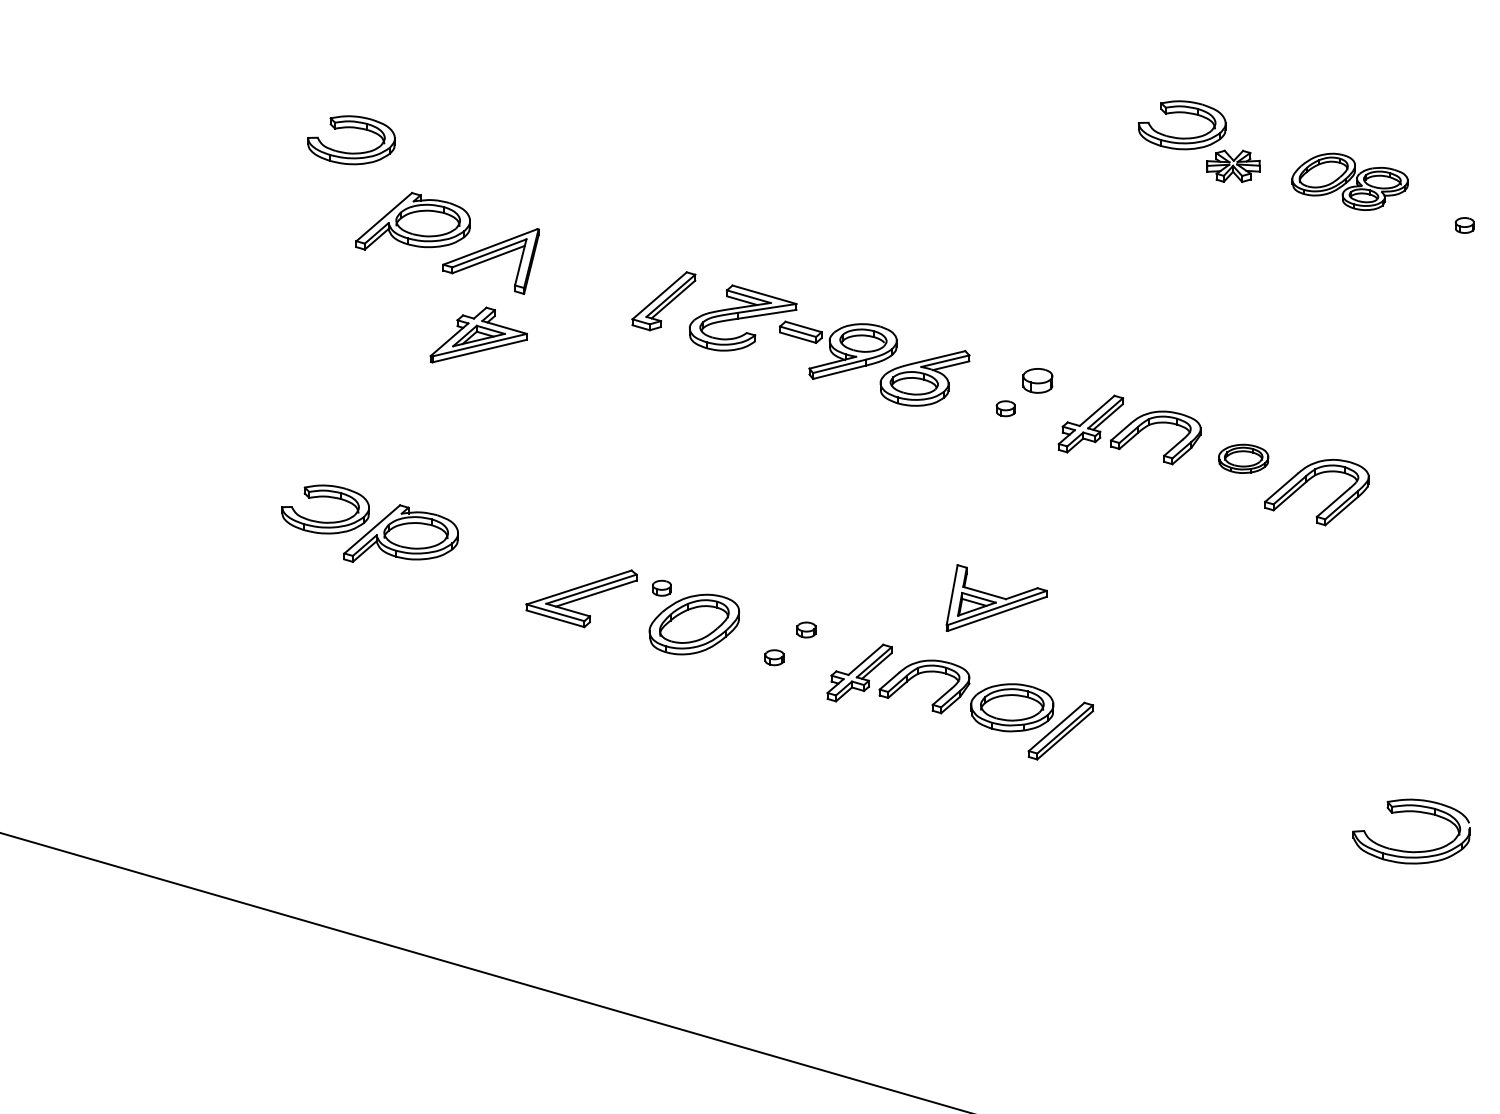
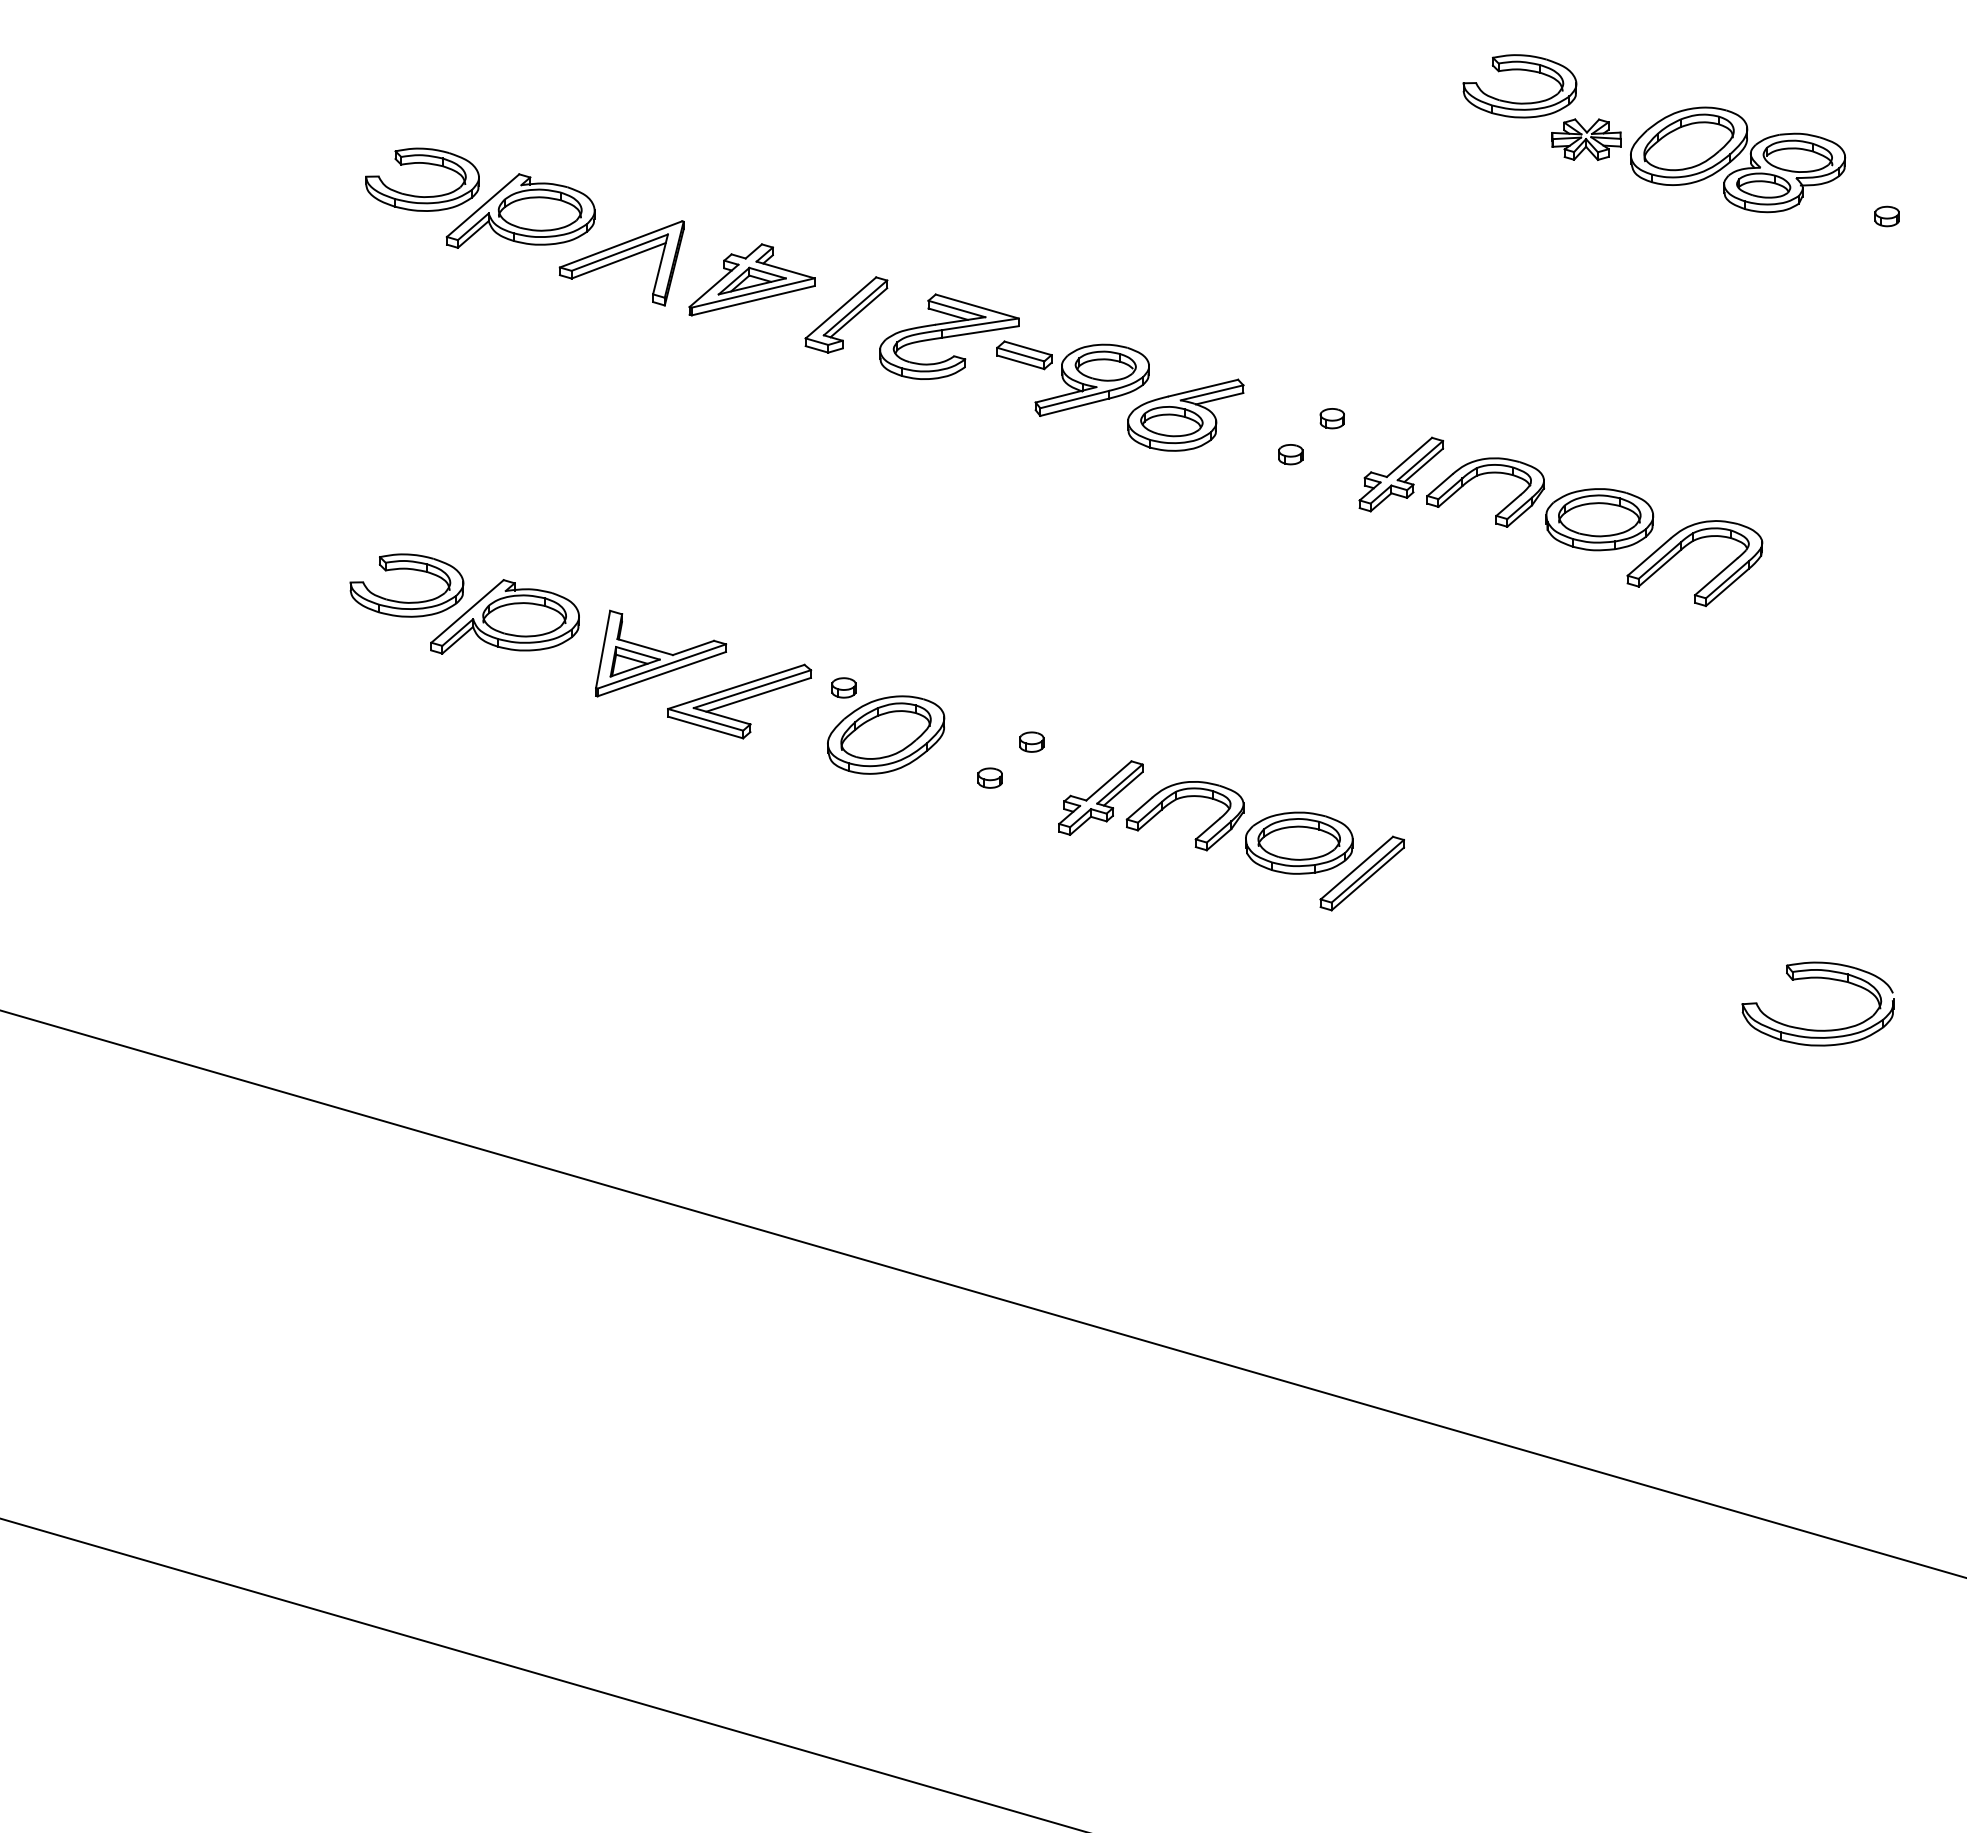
part: (353, 128) -> (425, 164), moved
part: (1350, 181) -> (1738, 159), size x1.43
part: (478, 334) -> (751, 279), moved
part: (1037, 380) -> (1331, 418), size x0.62
part: (1243, 458) -> (1599, 519), size x1.67
part: (997, 597) -> (661, 653), moved

